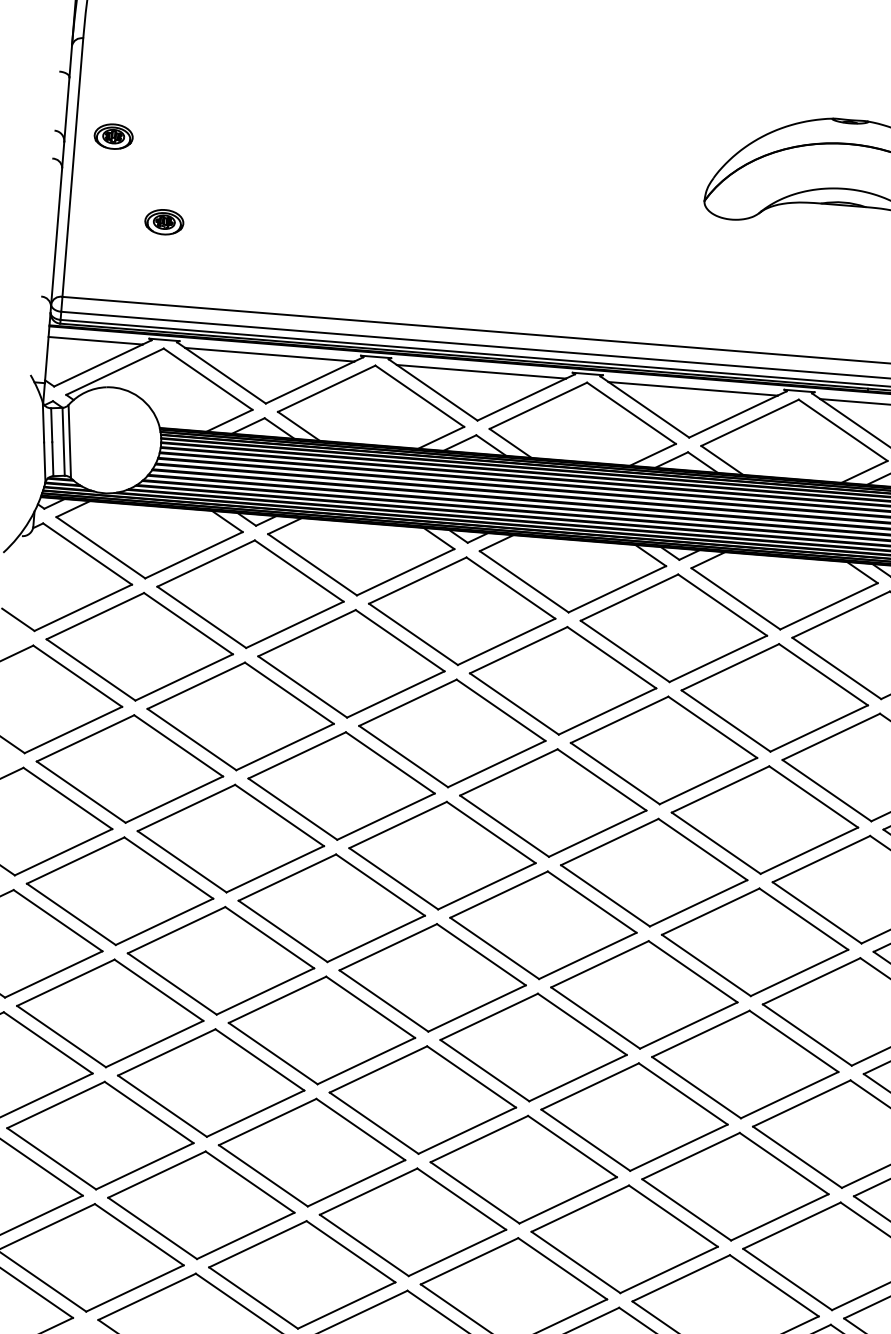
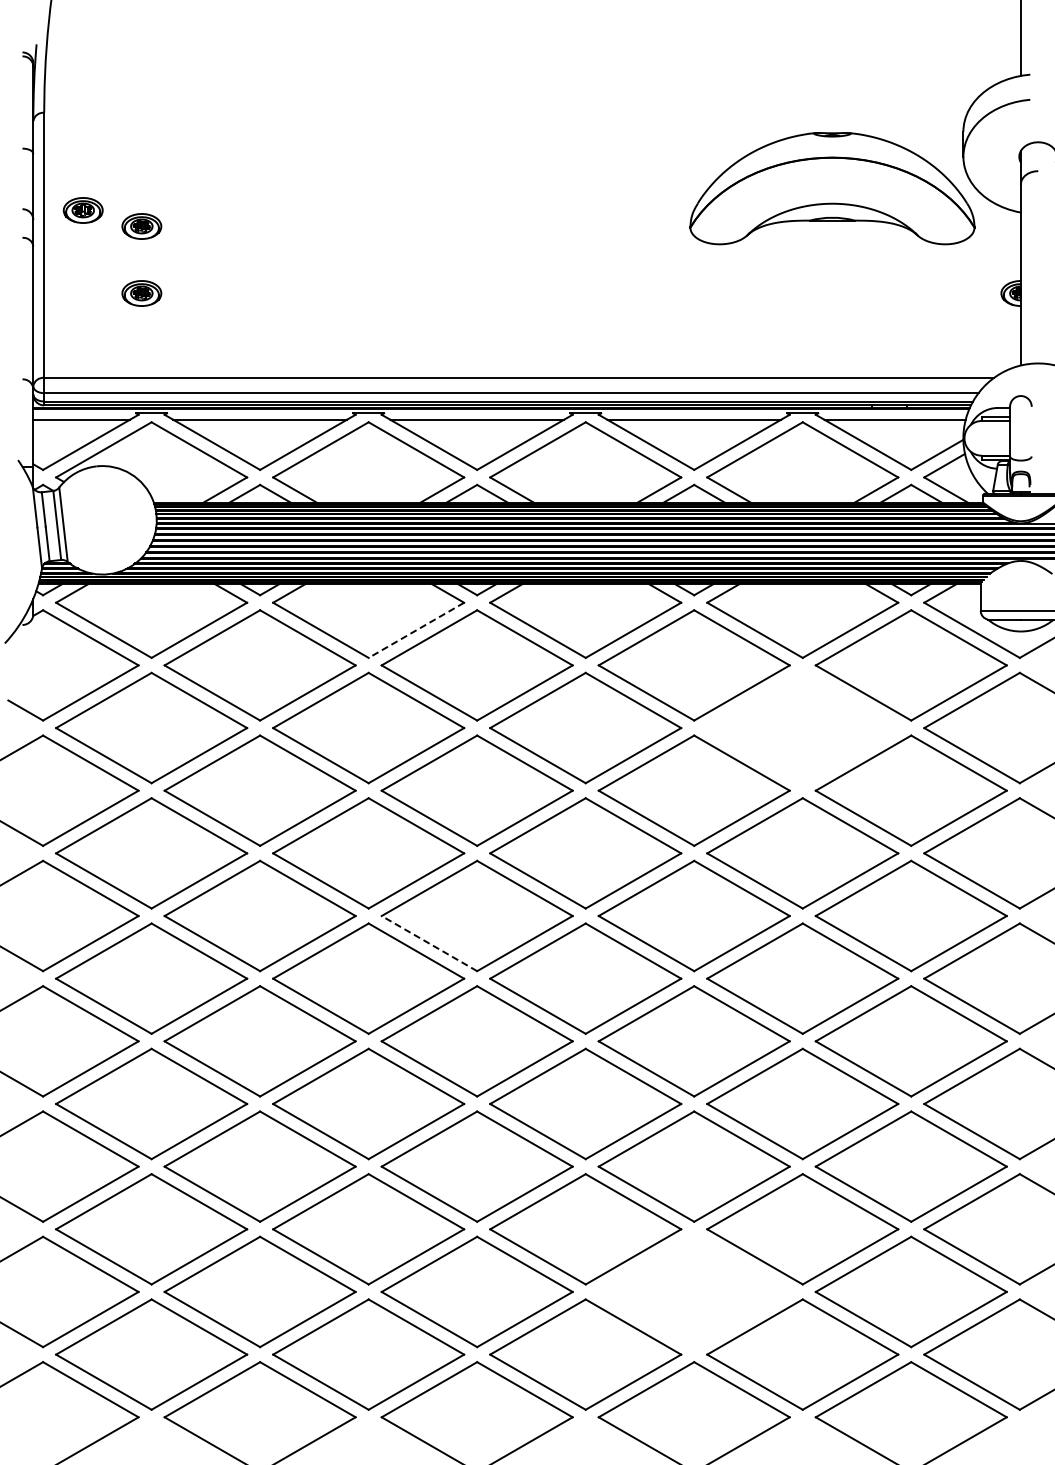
part: (169, 156) -> (141, 226), added
line: (405, 572) -> (416, 630), solid -> dashed
part: (774, 697) -> (802, 727), removed
line: (393, 878) -> (429, 943), solid -> dashed
part: (624, 1238) -> (693, 1291), removed

